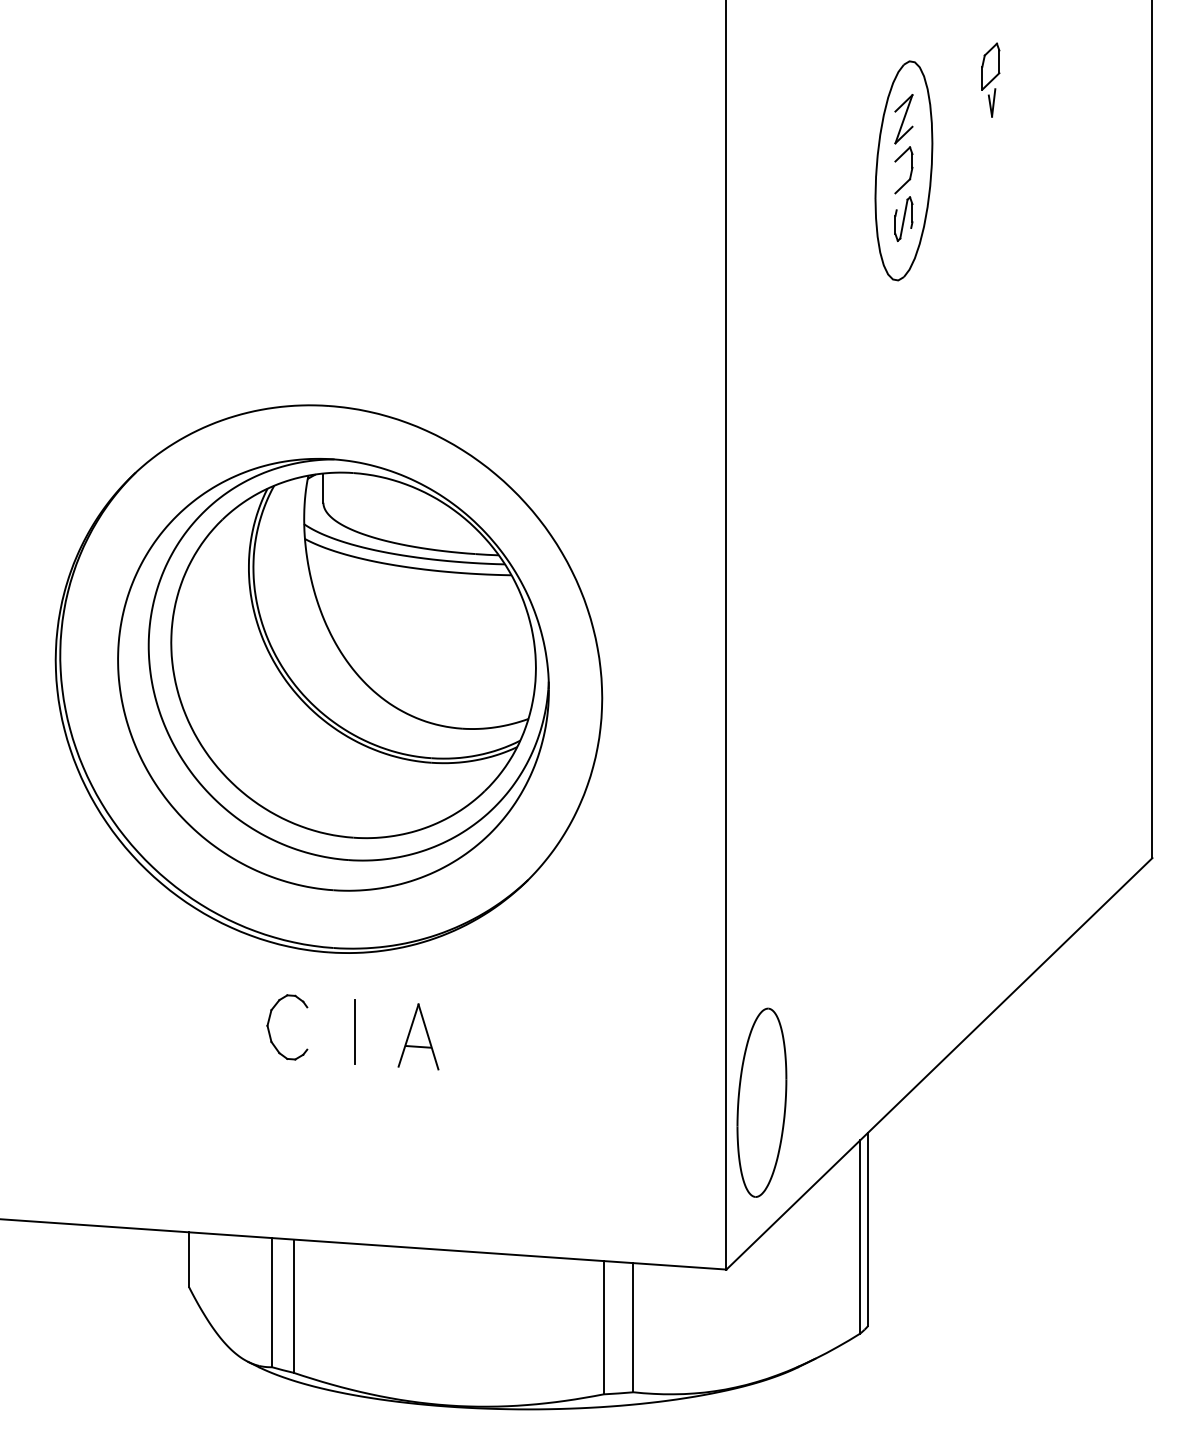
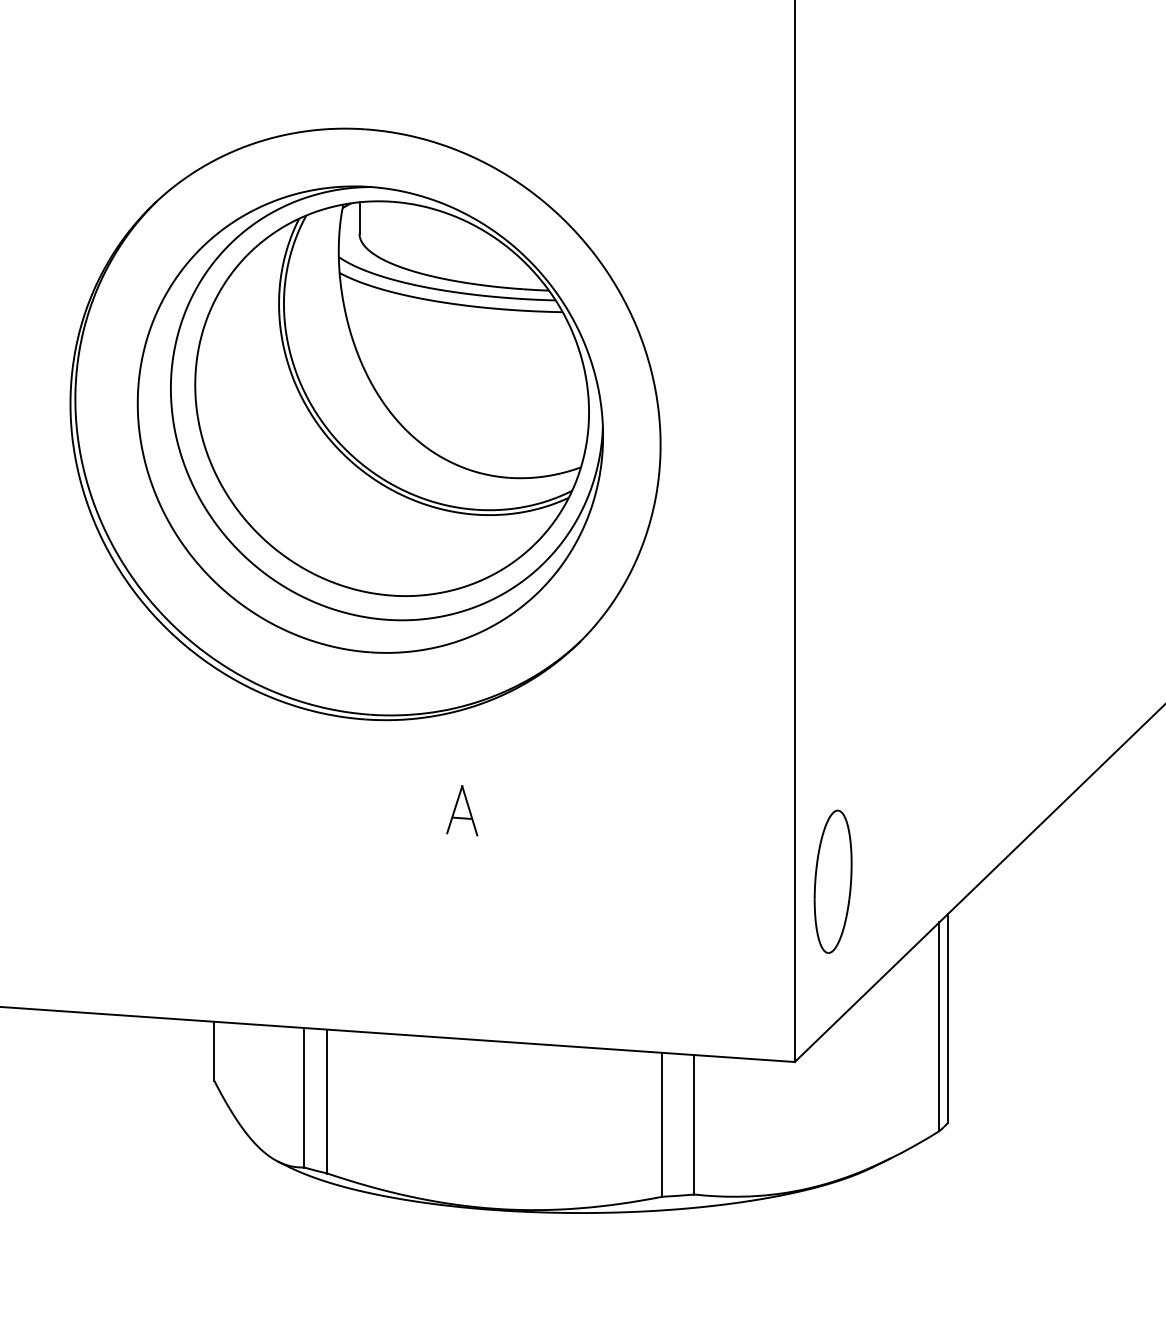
line: (354, 1031) -> (393, 804), removed
part: (270, 1032) -> (302, 805), removed
part: (418, 1036) -> (462, 810), size x0.7
part: (761, 1102) -> (832, 881), size x0.7

